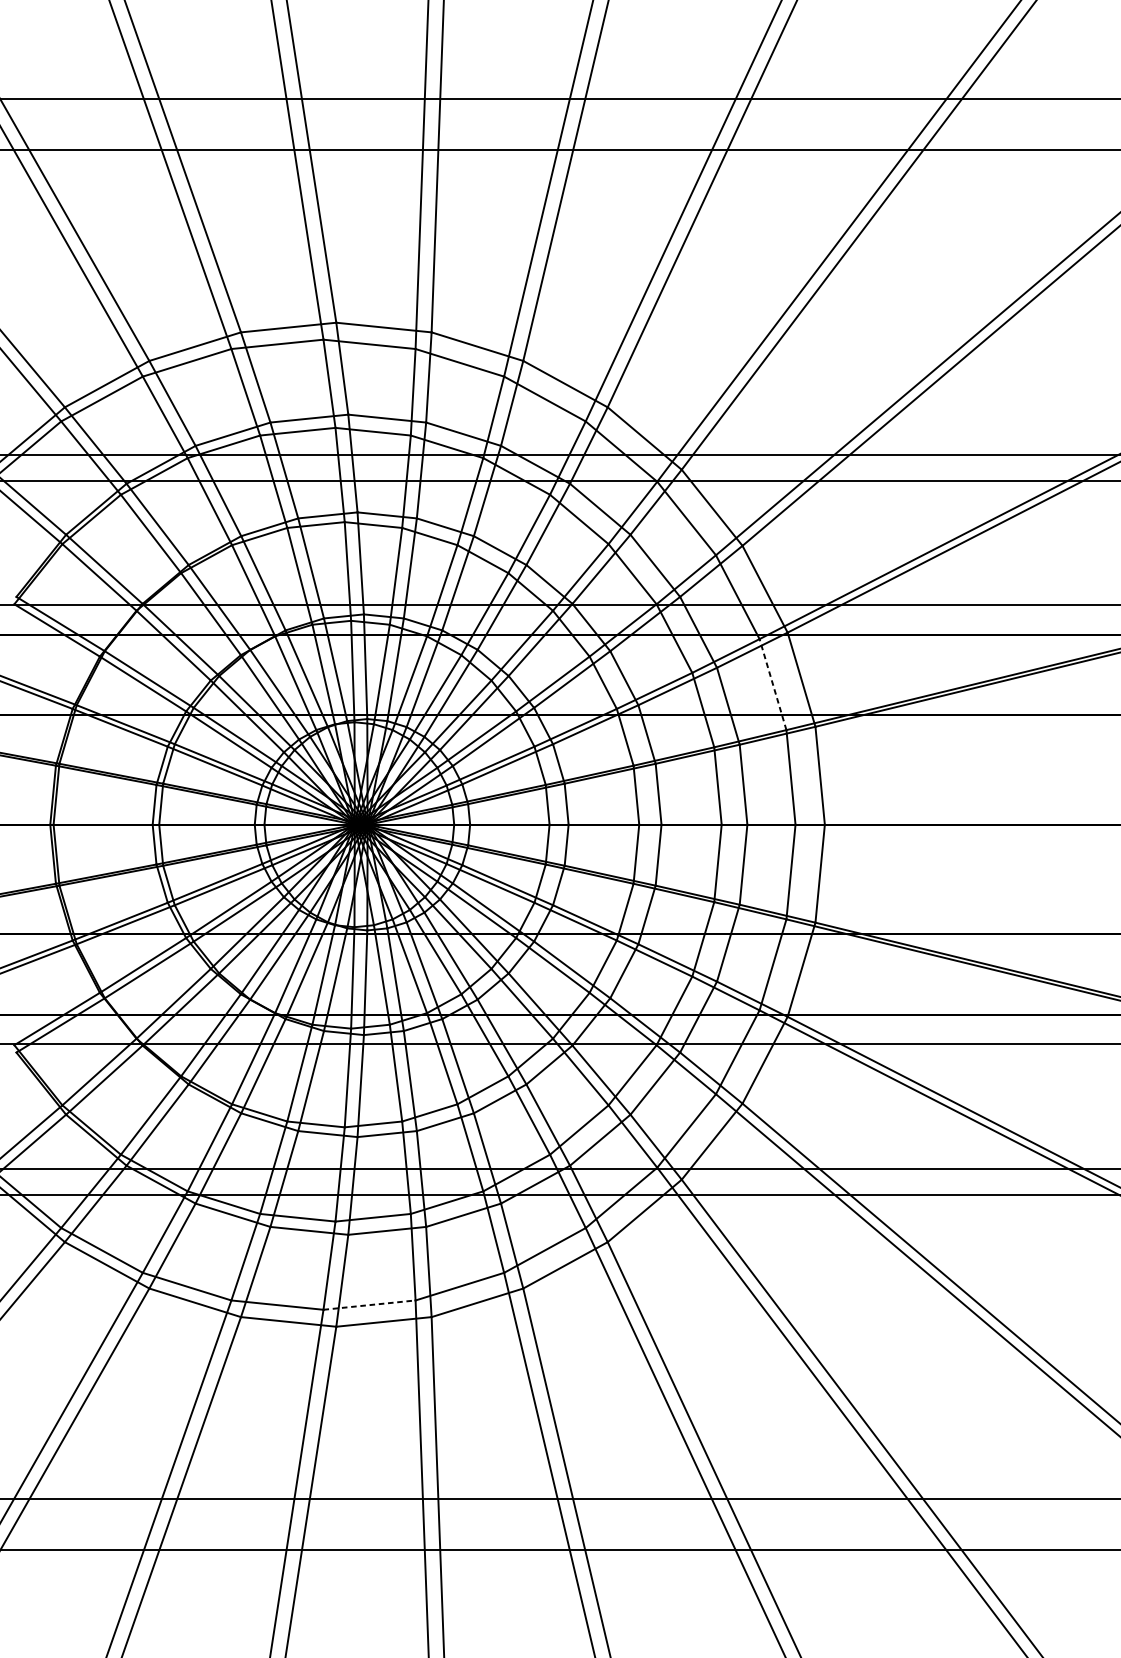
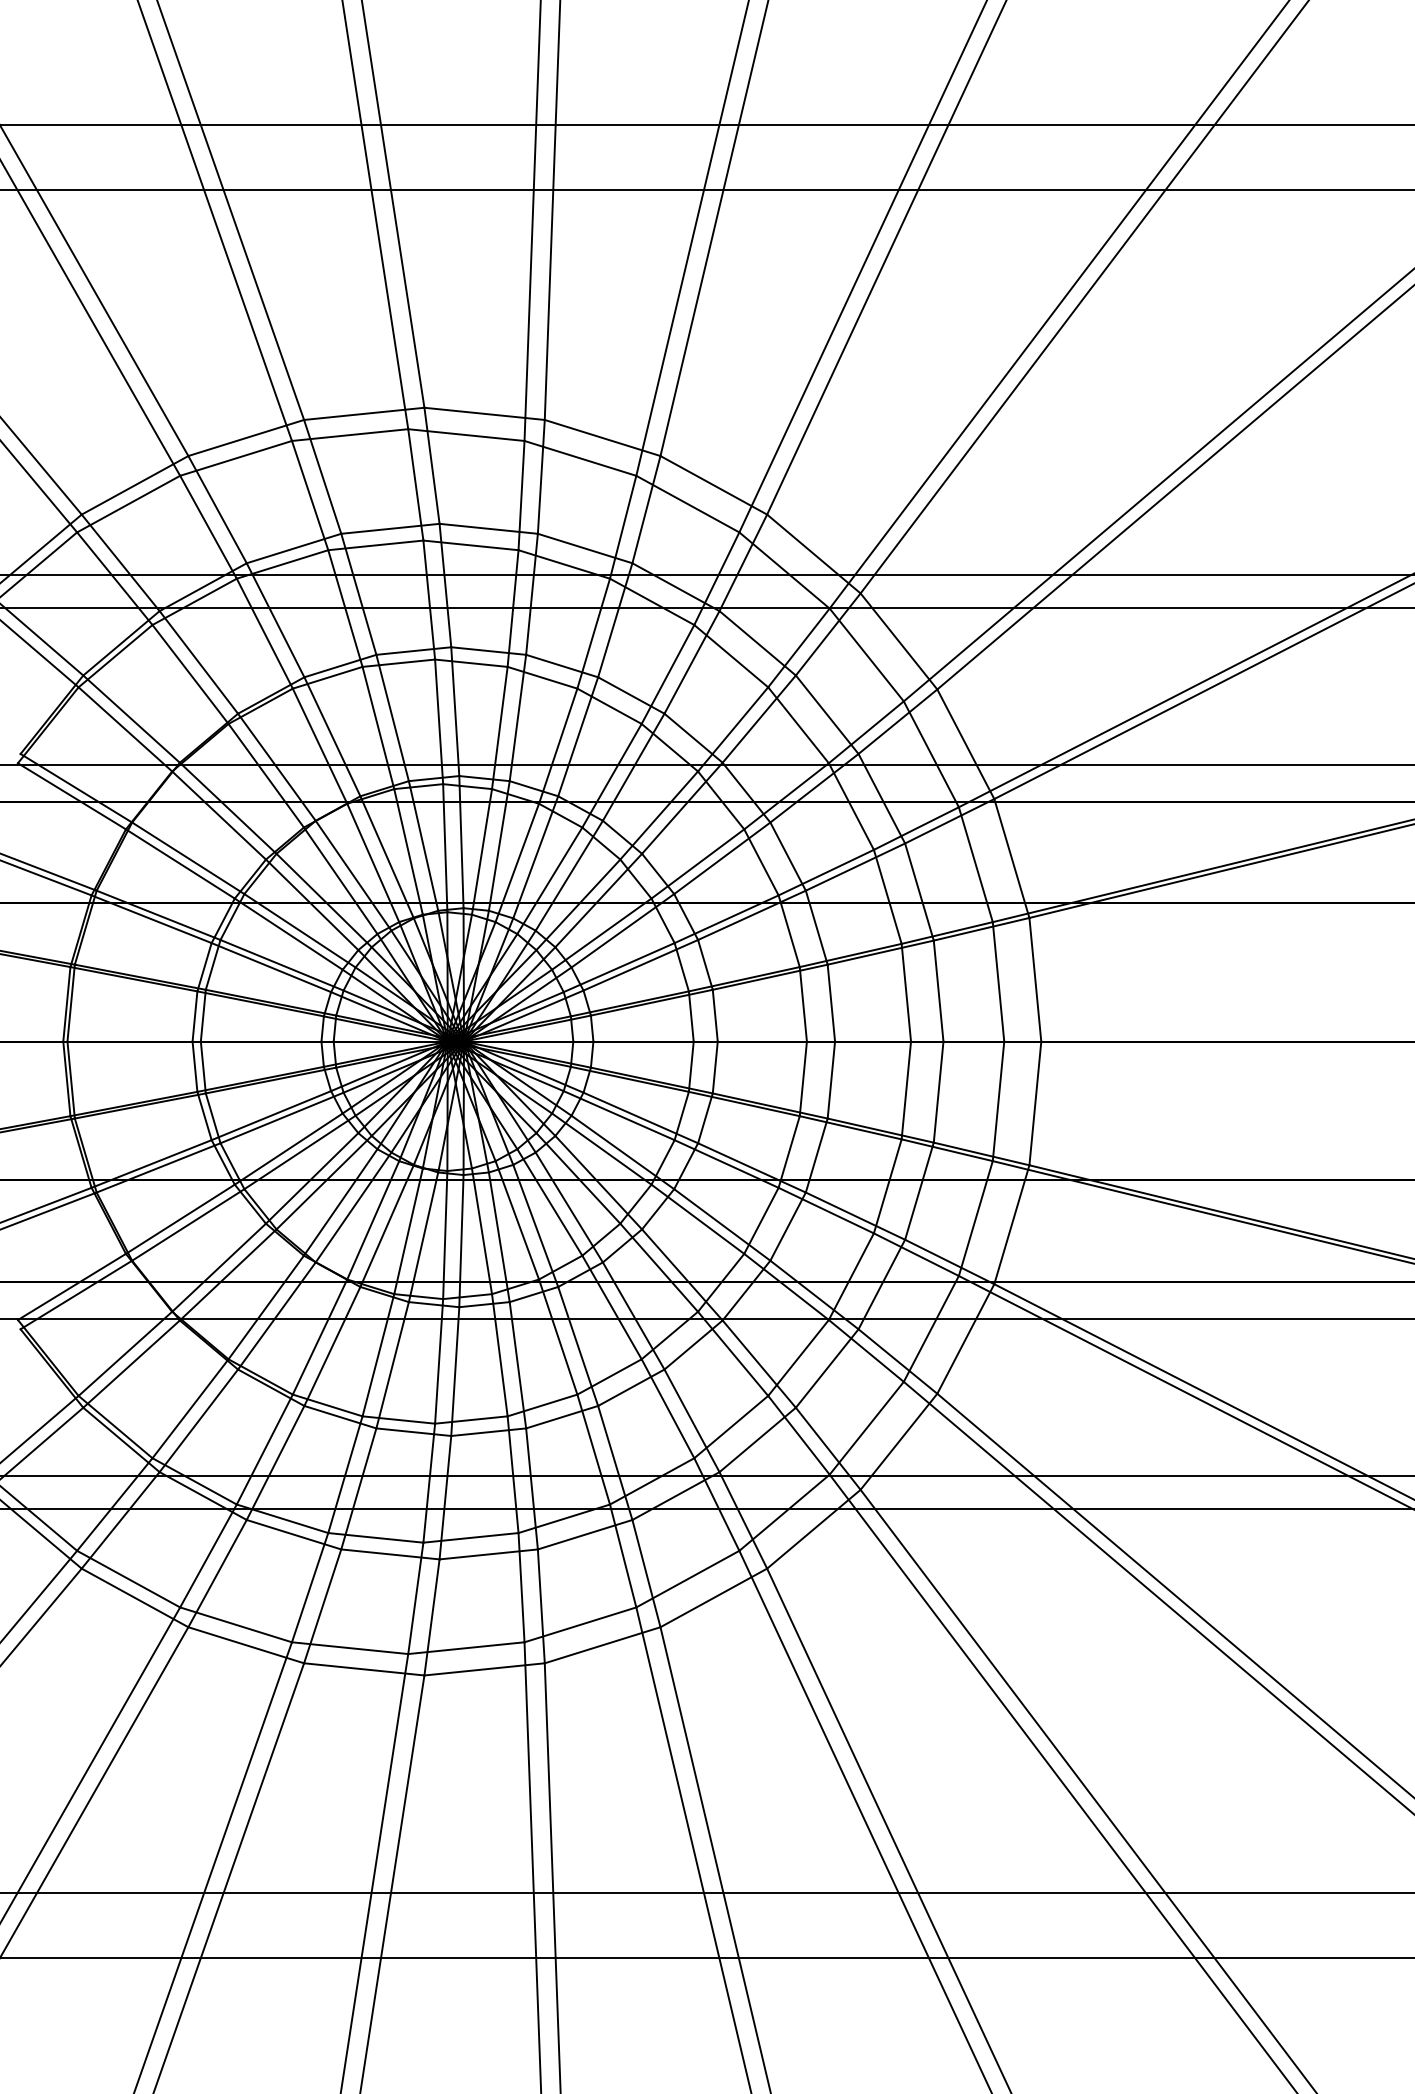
line: (772, 684) -> (975, 864), dashed -> solid
line: (369, 1305) -> (466, 1648), dashed -> solid

